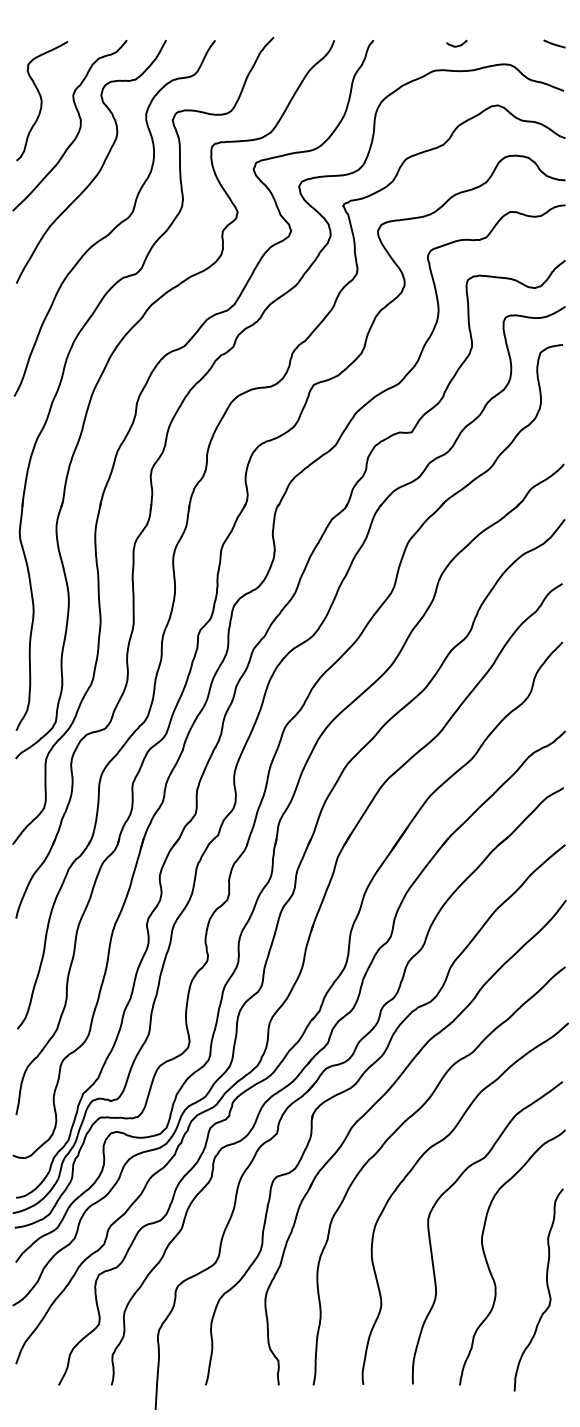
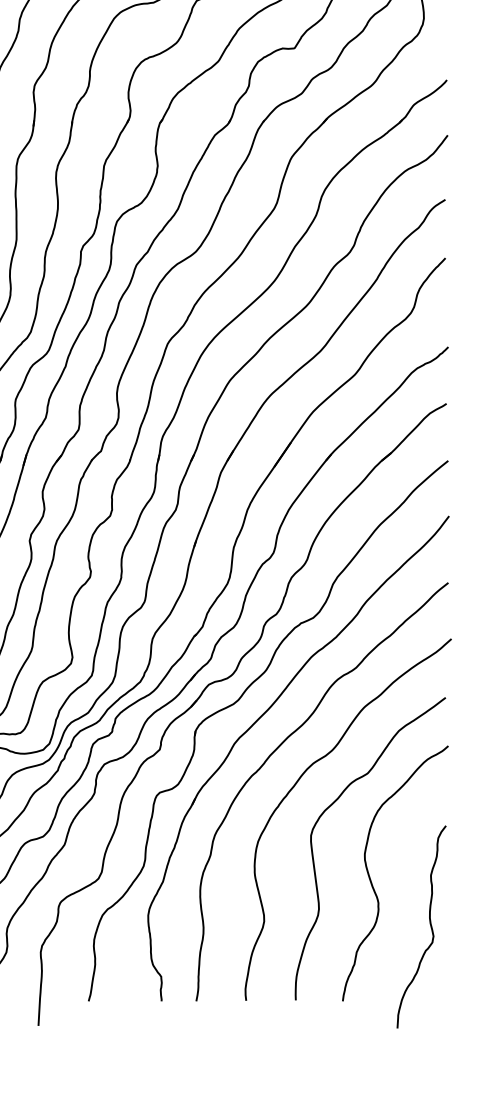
curve: (546, 1286) -> (429, 923), moved

